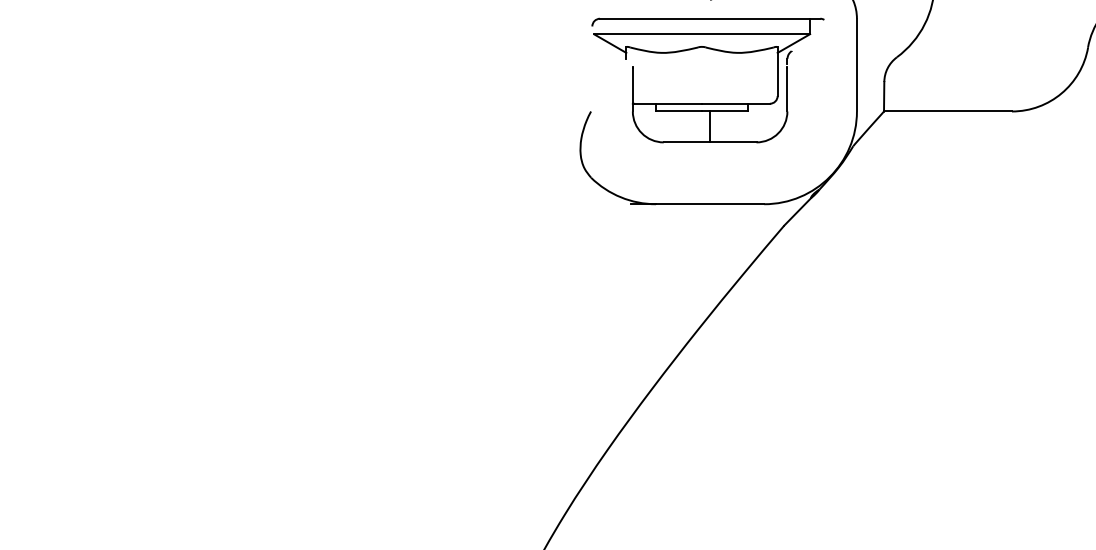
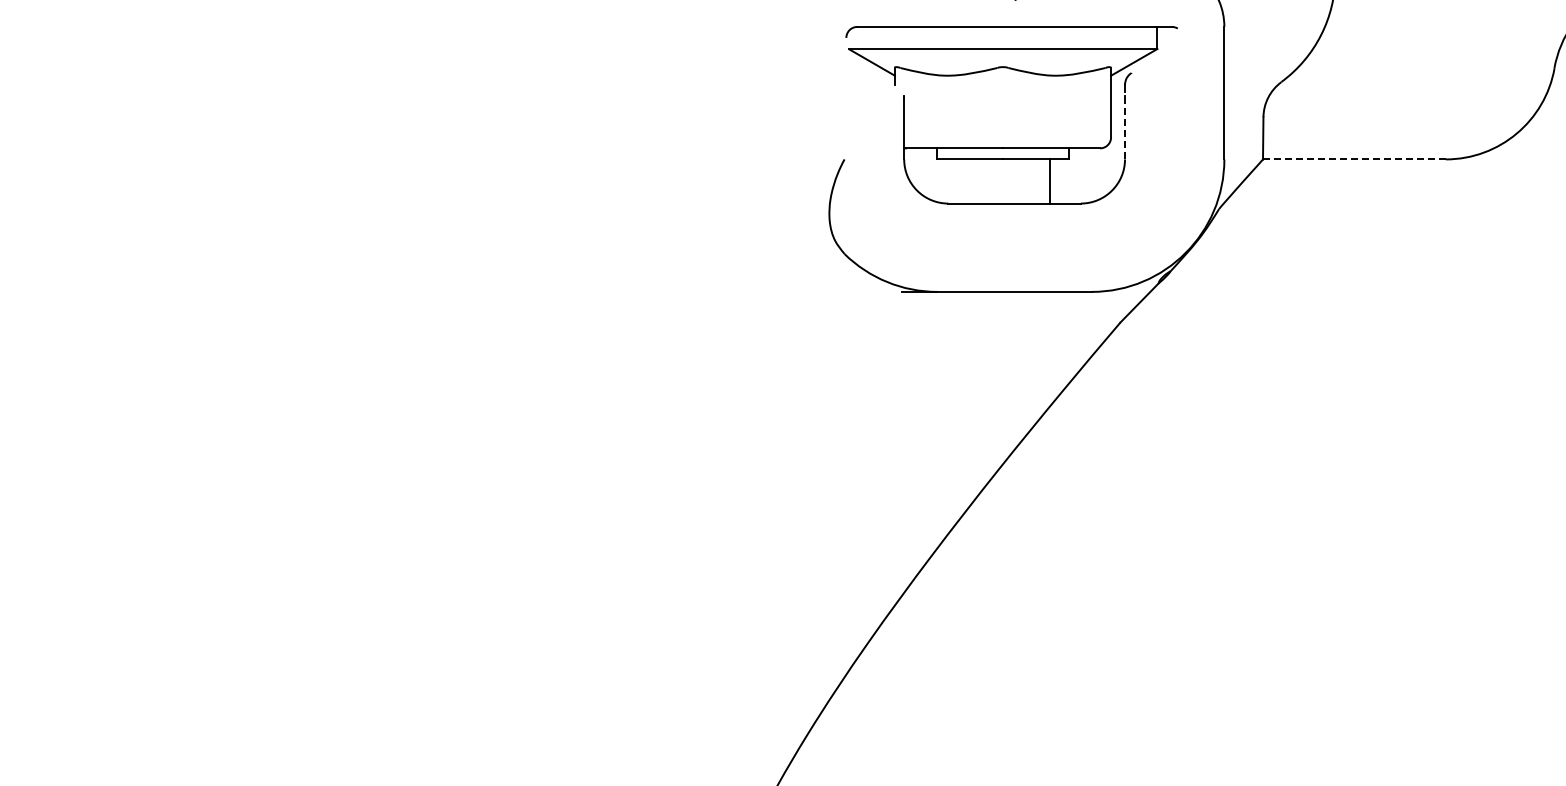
line: (787, 89) -> (1125, 128), solid -> dashed
line: (948, 111) -> (1354, 159), solid -> dashed
line: (710, 126) -> (1049, 181), moved

